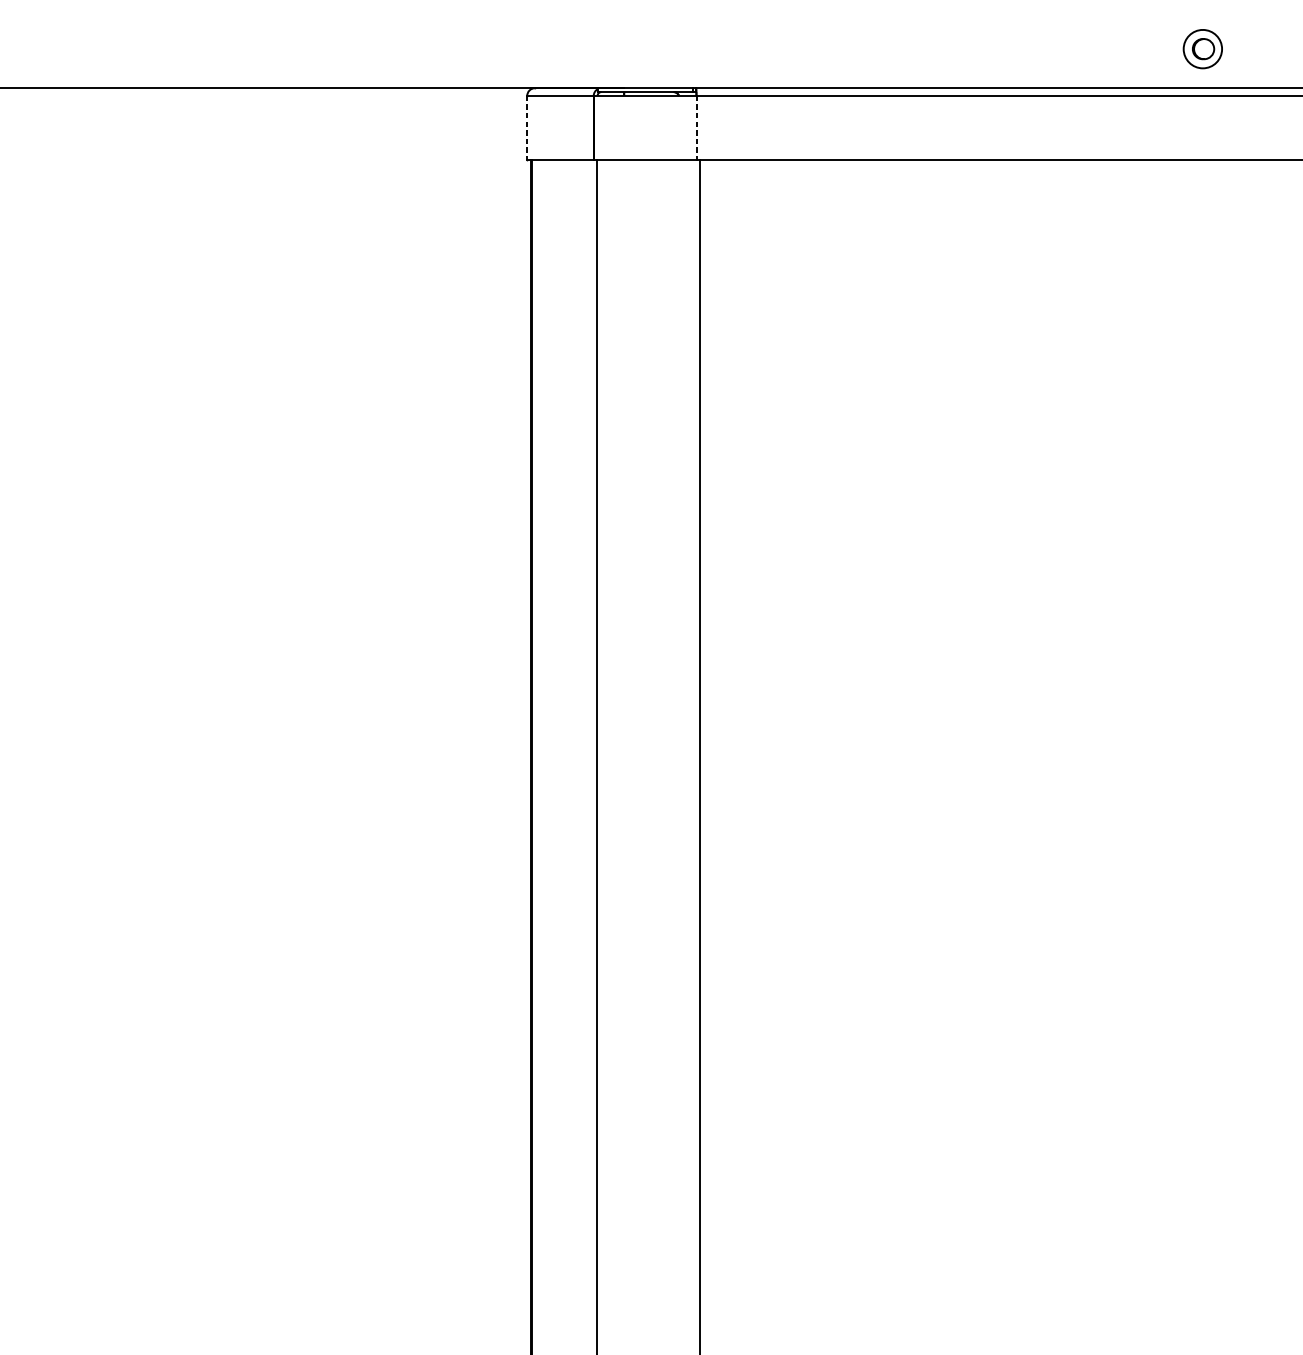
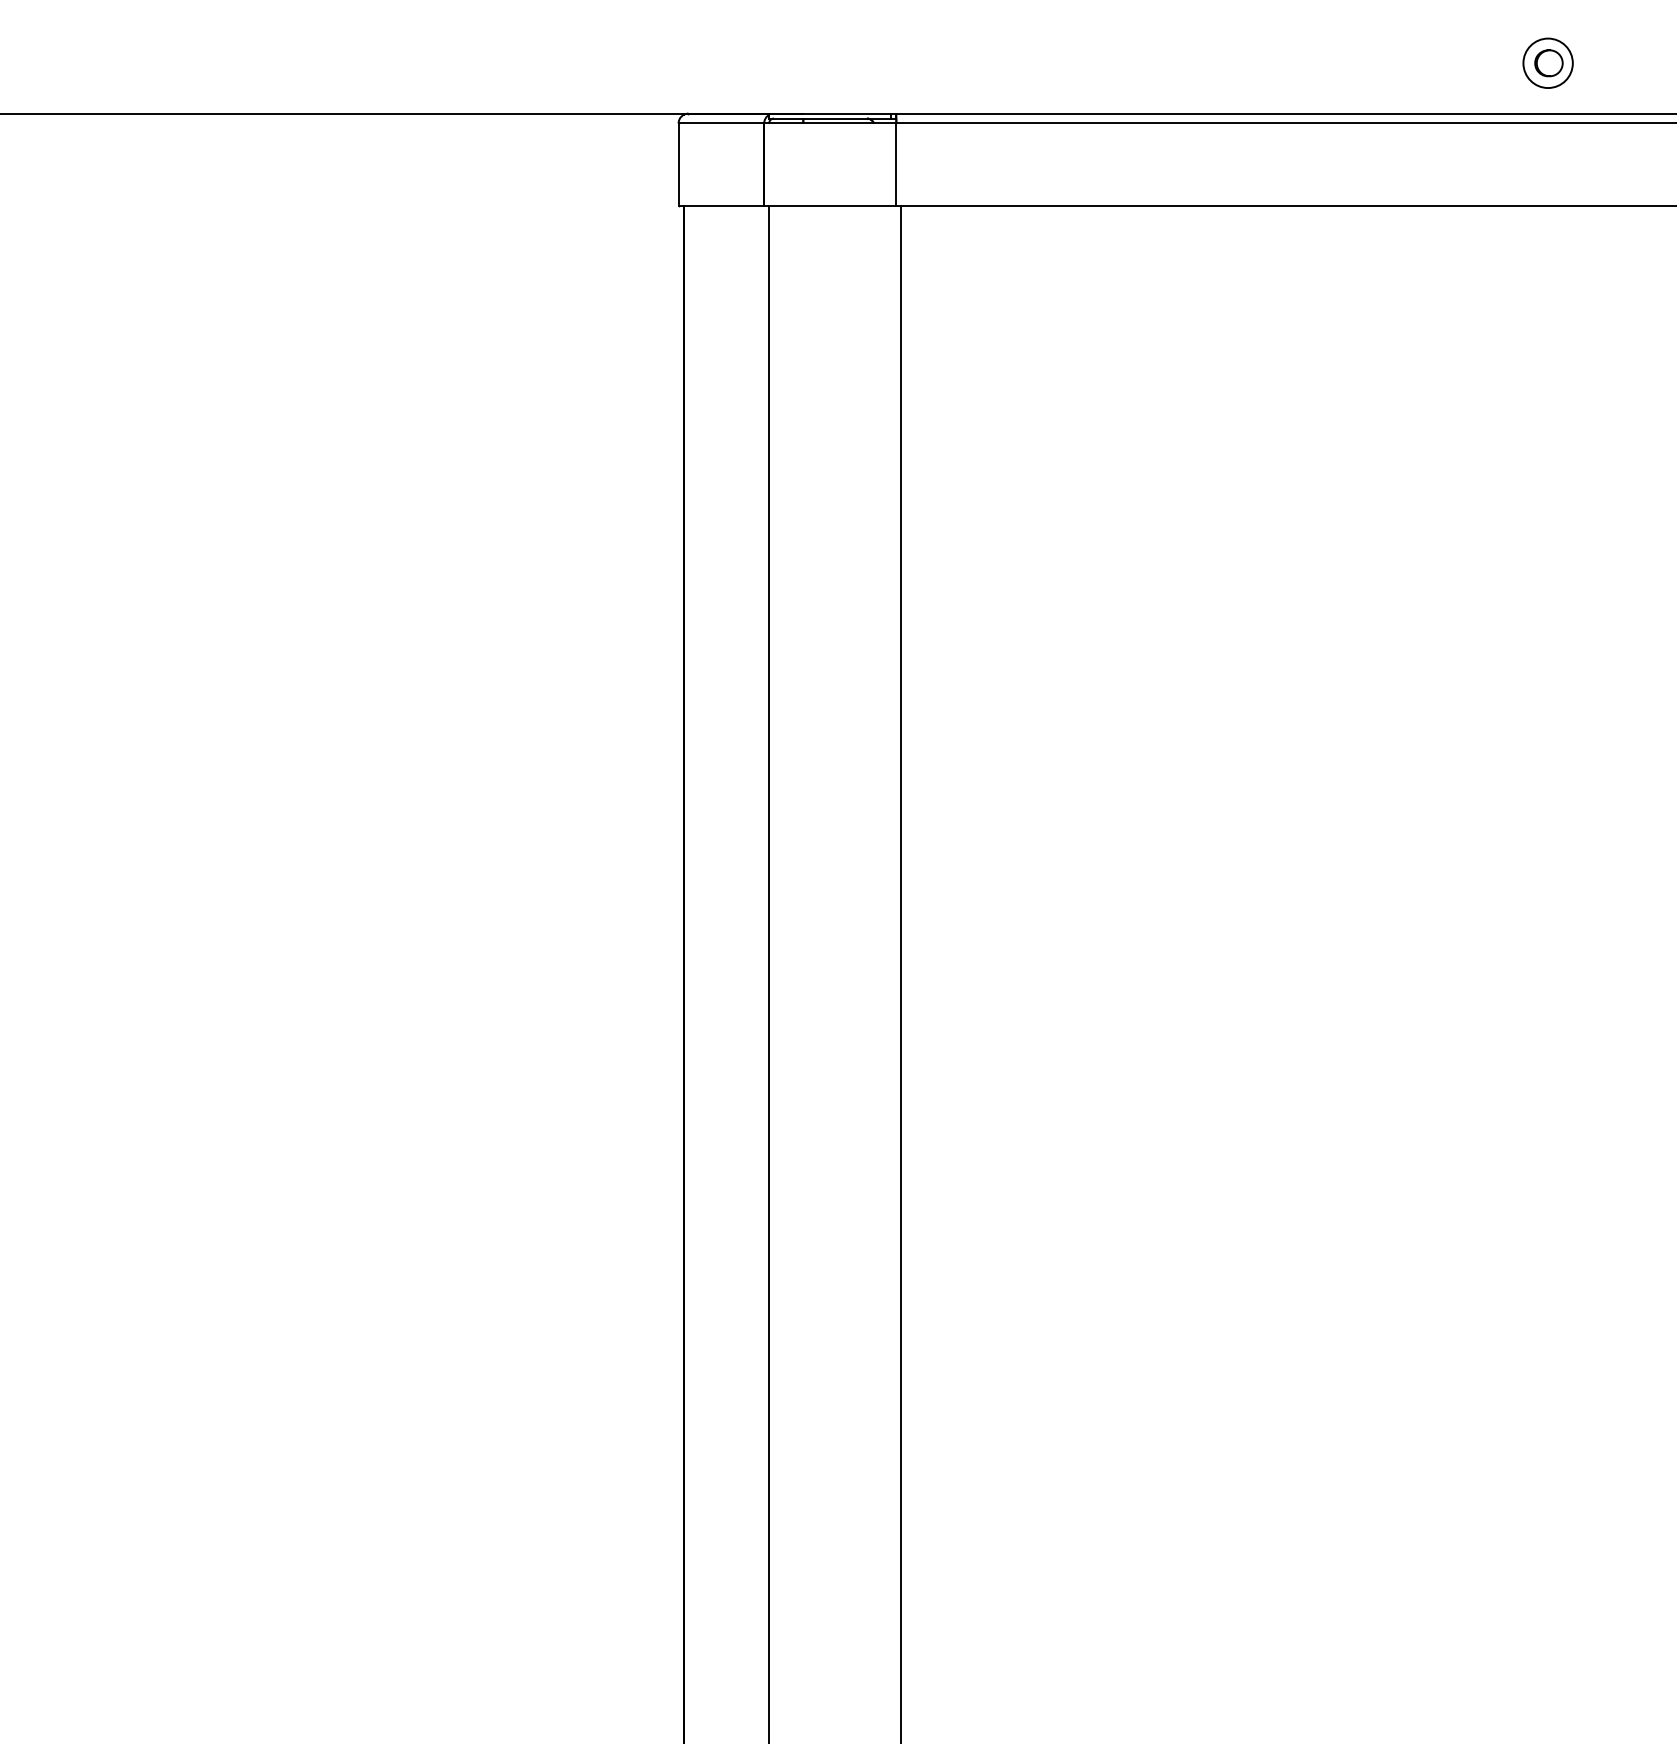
line: (527, 128) -> (678, 165), dashed -> solid
line: (696, 128) -> (896, 165), dashed -> solid

